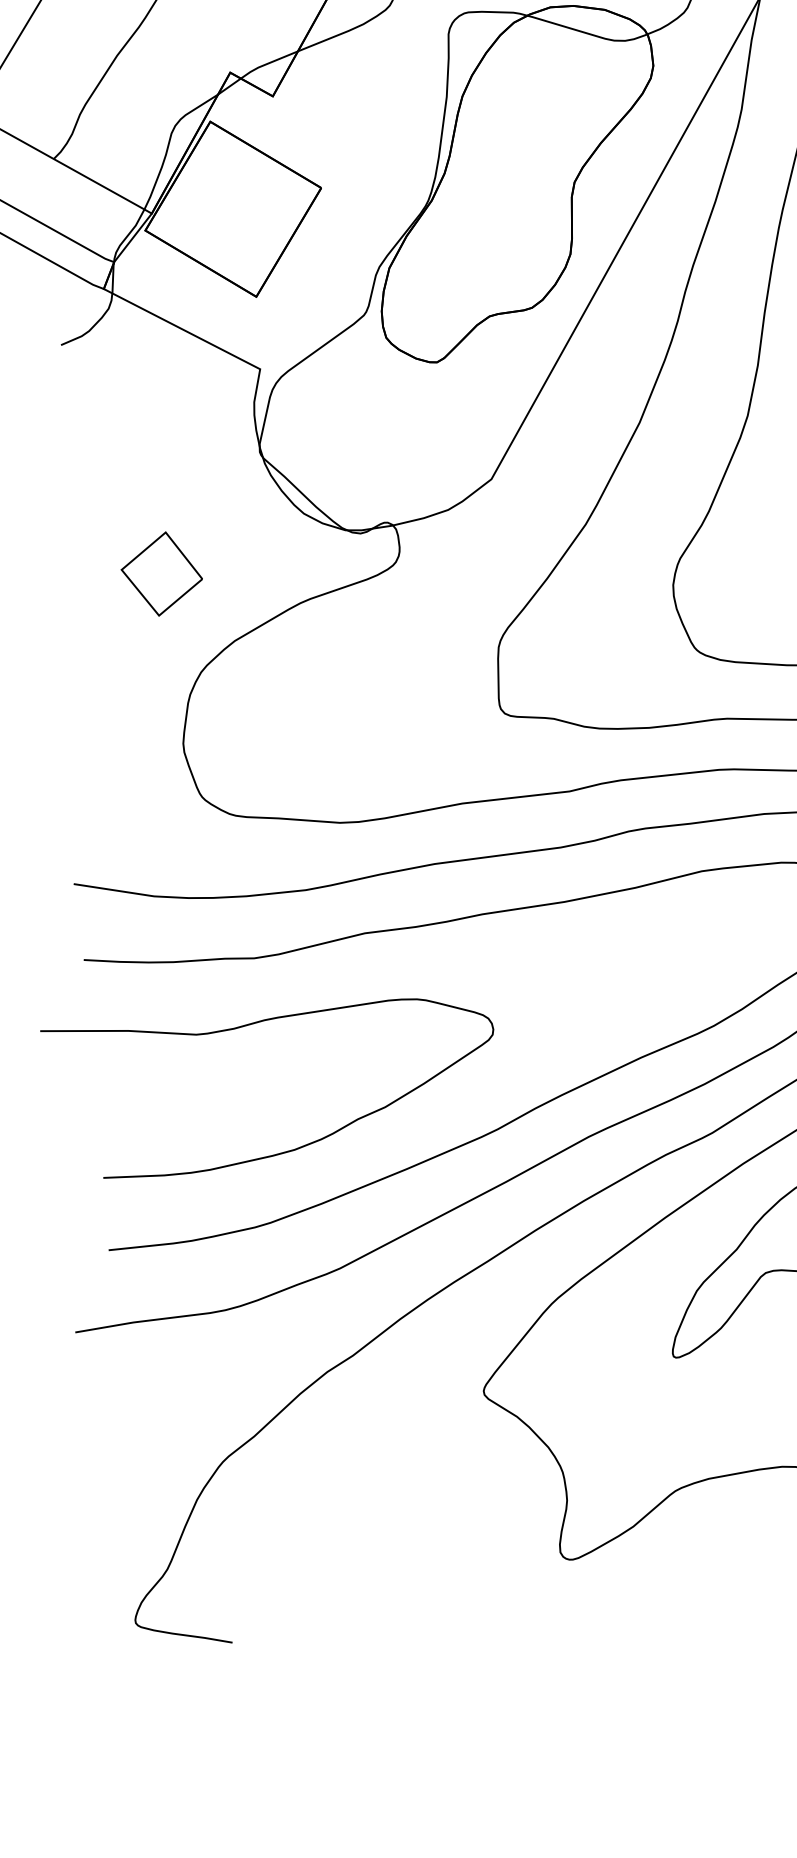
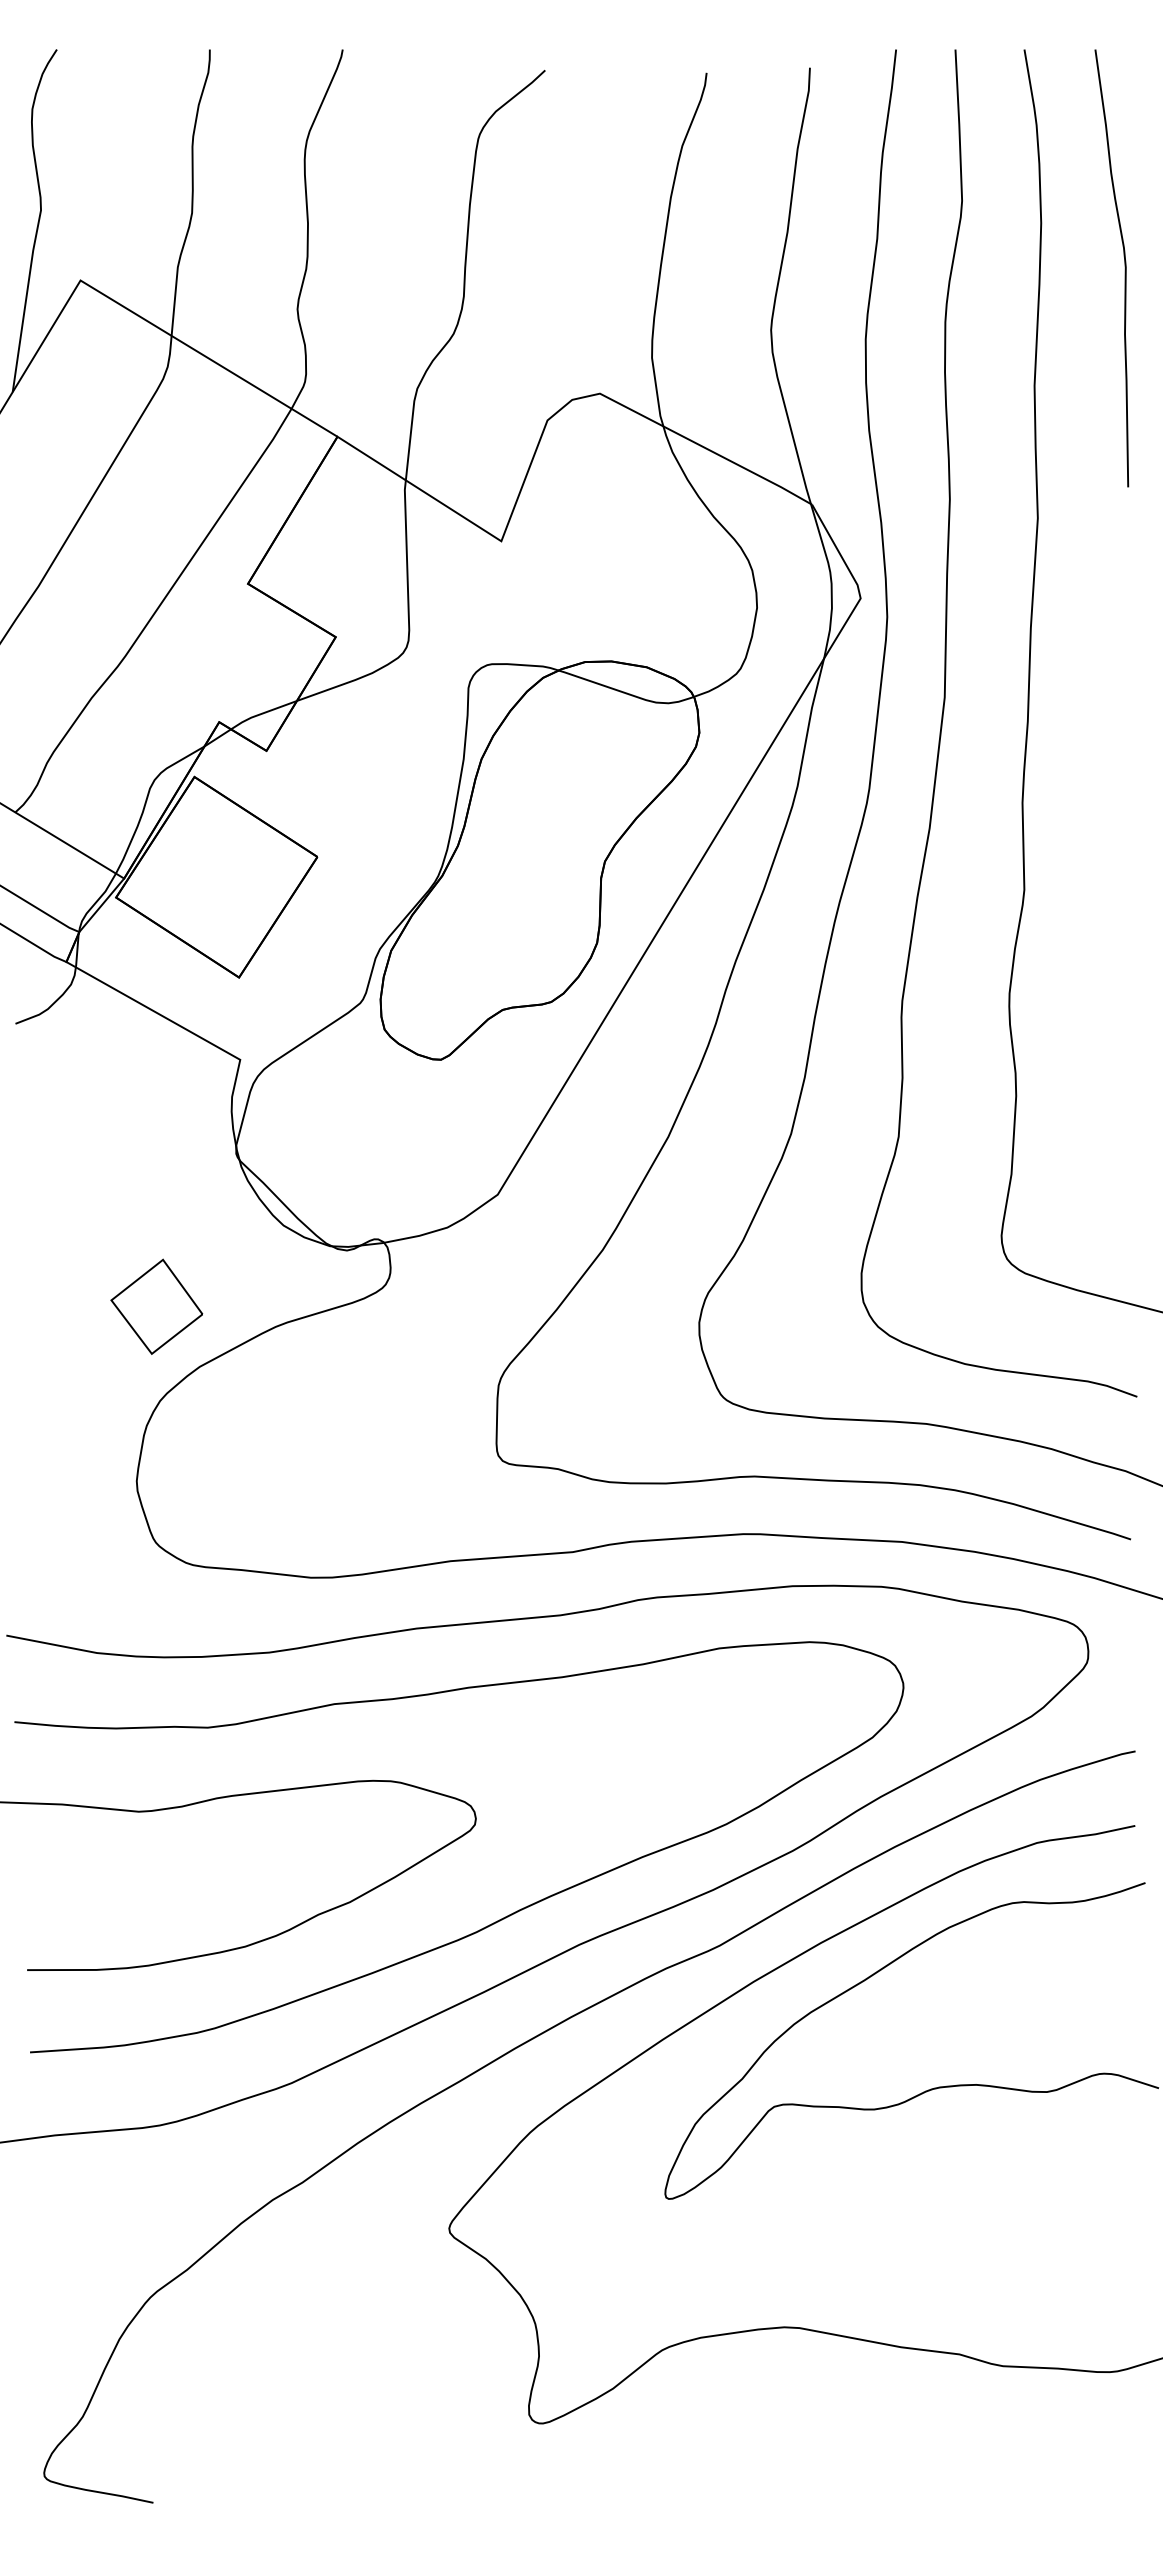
part: (161, 573) -> (156, 1306), moved

